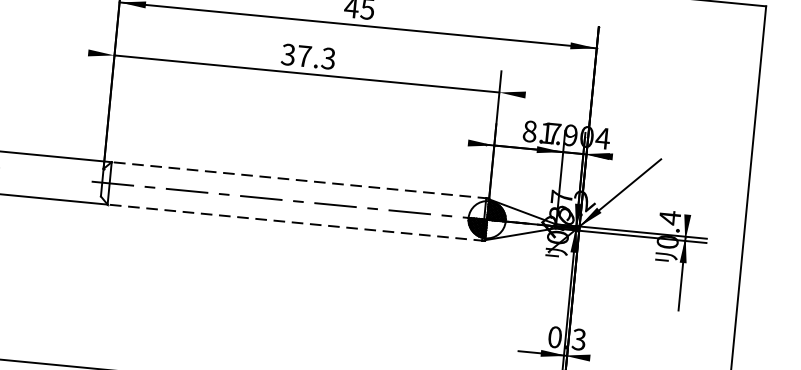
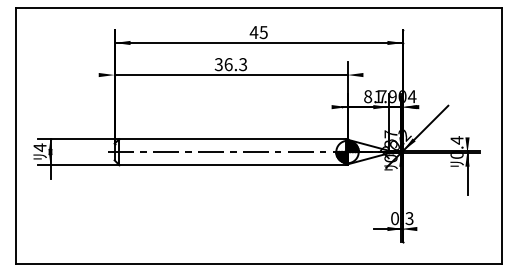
text: (304, 56) -> (228, 64), 37.3 -> 36.3
line: (299, 180) -> (232, 139), dashed -> solid
line: (295, 222) -> (232, 164), dashed -> solid

